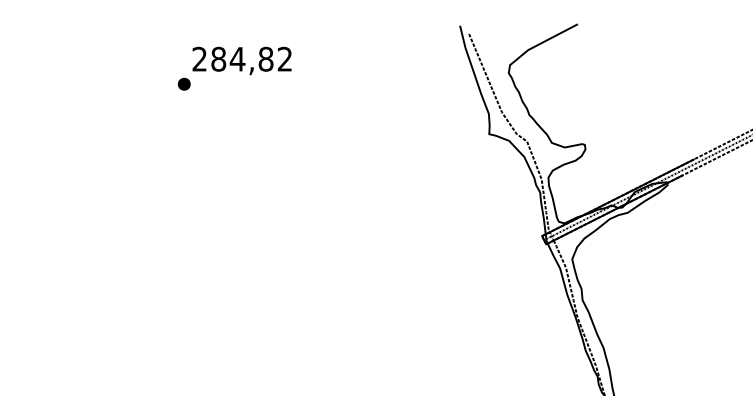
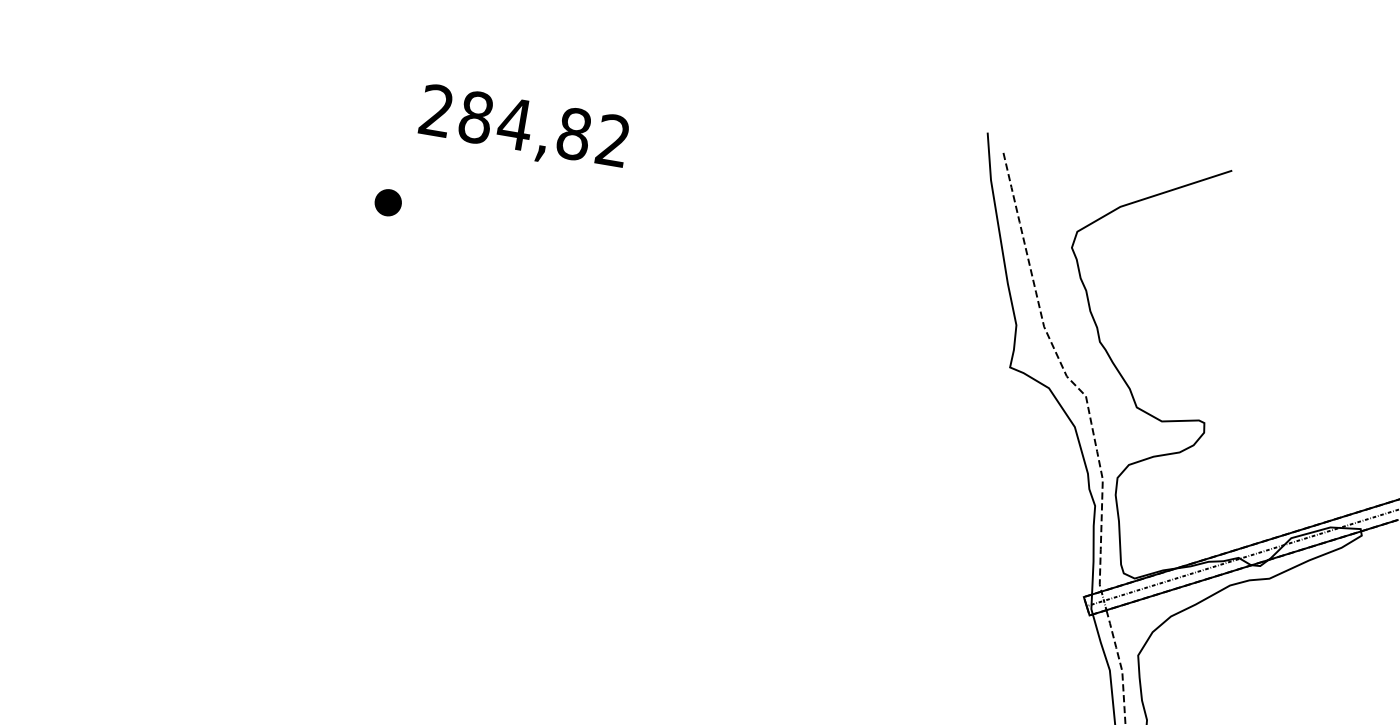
part: (183, 83) -> (386, 200), moved

